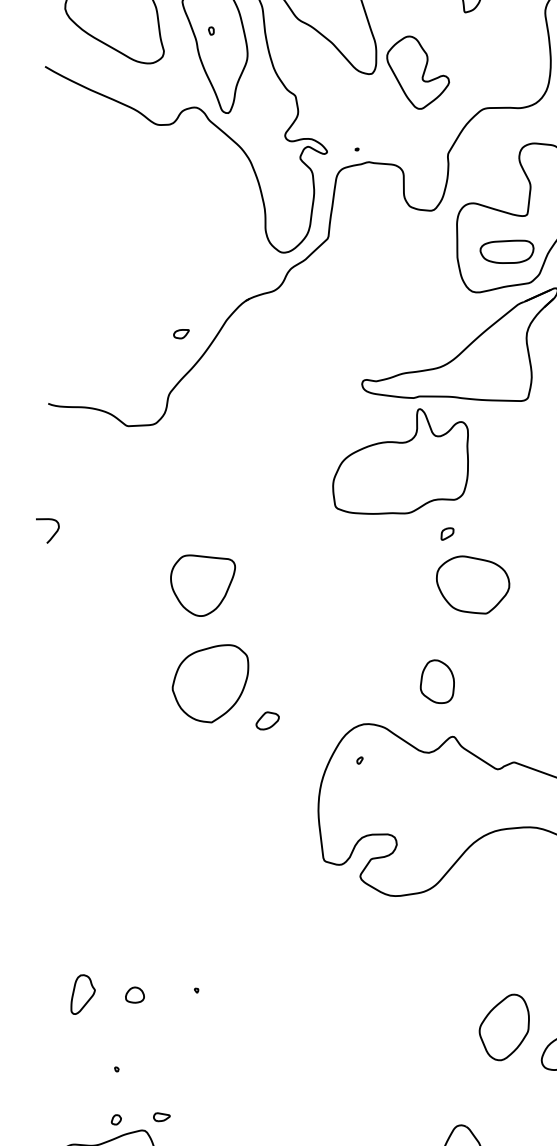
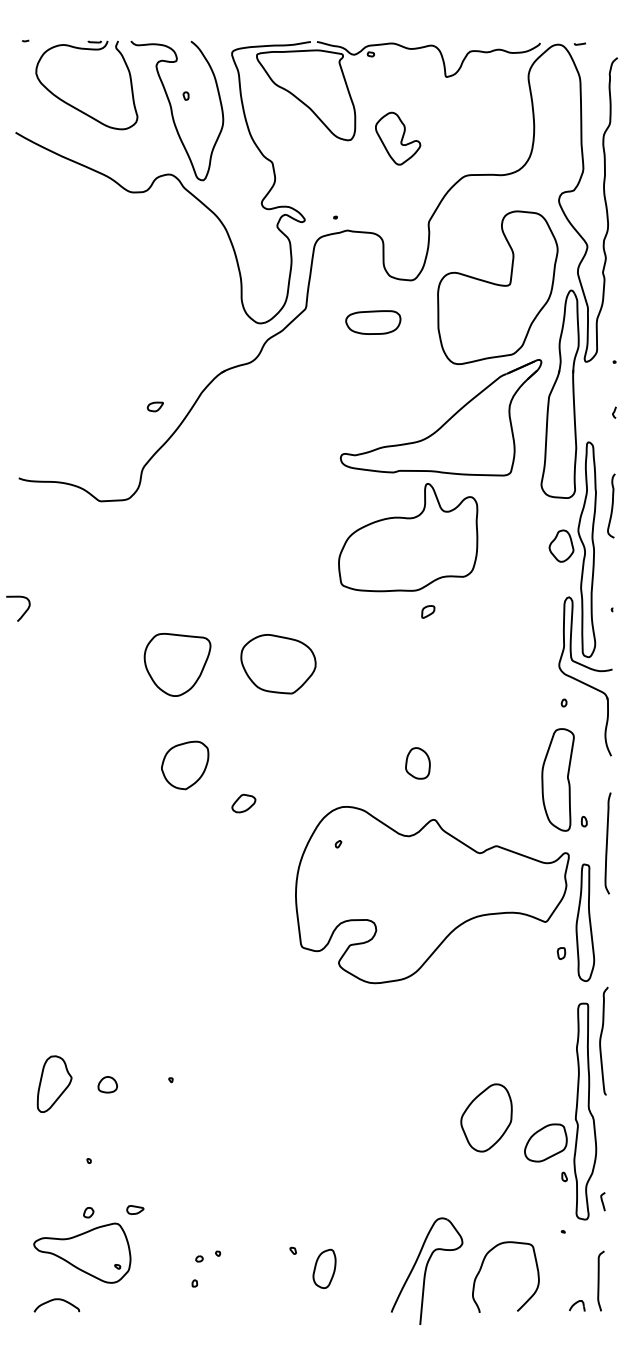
part: (417, 72) -> (397, 138), size x0.7
part: (507, 251) -> (373, 322), moved
part: (400, 461) -> (408, 537), moved
part: (473, 585) -> (278, 664), moved
part: (437, 681) -> (417, 763), size x0.7
part: (209, 683) -> (184, 765), size x0.6
part: (83, 994) -> (54, 1084), size x1.4

